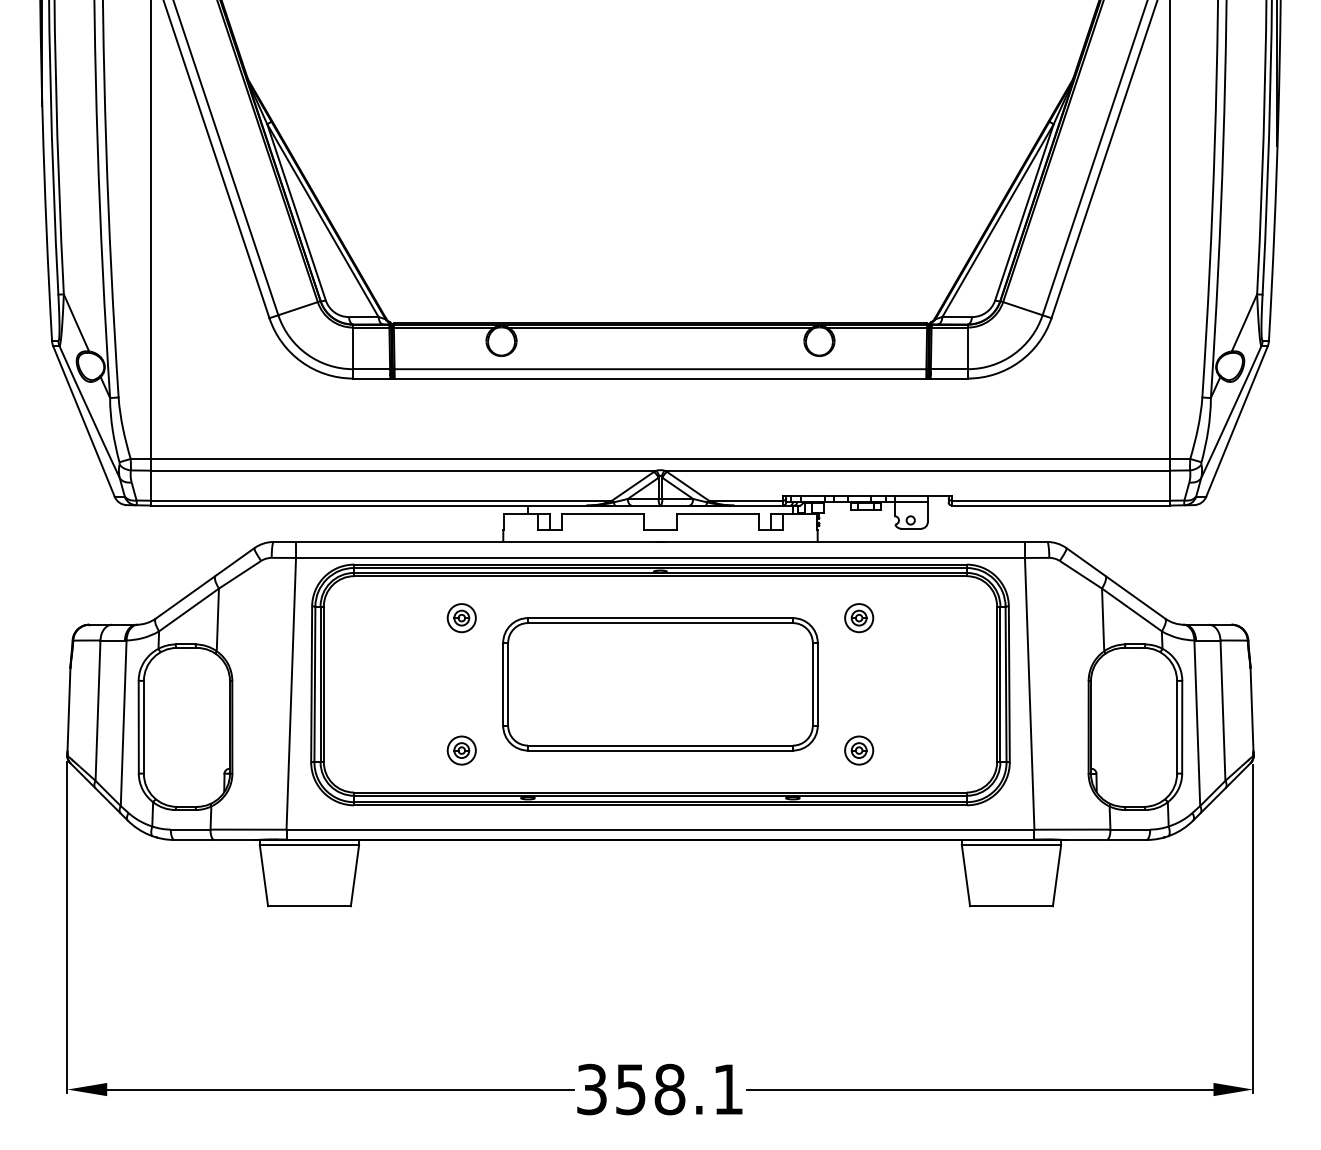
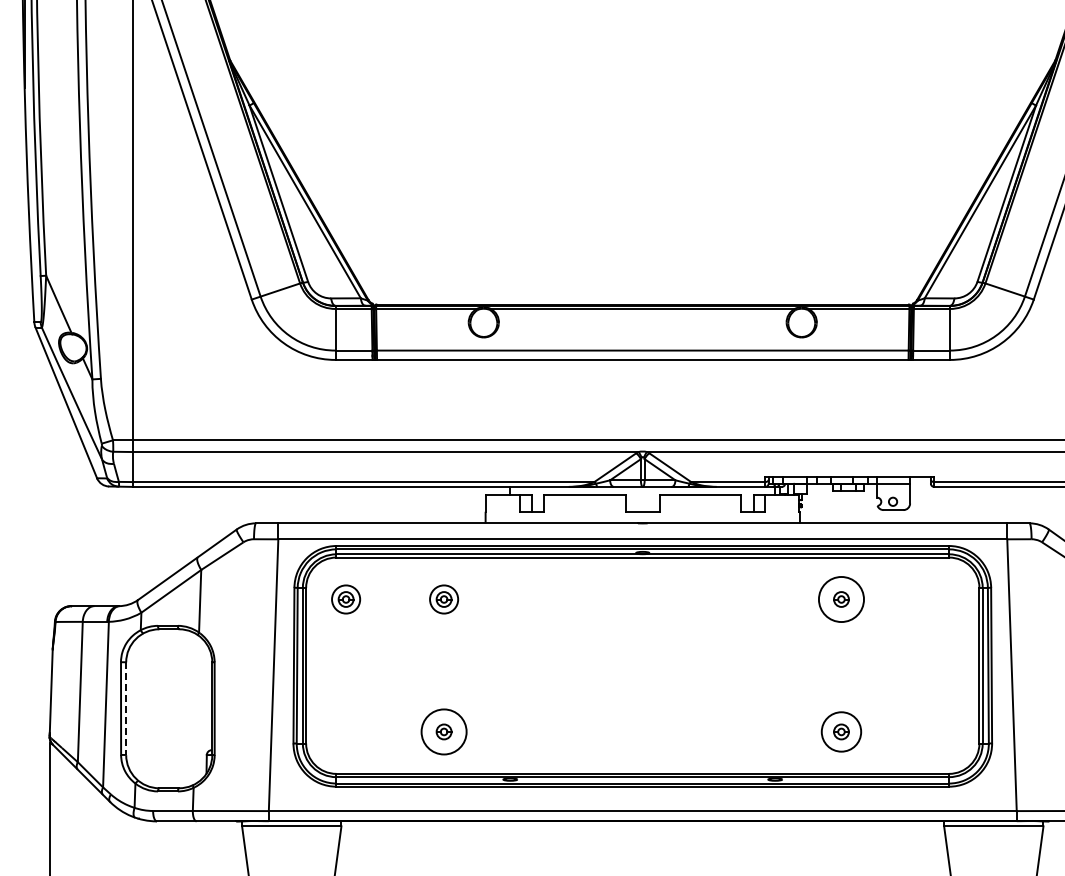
part: (363, 618) -> (345, 599), added
circle: (859, 618) -> (841, 599), size x1.6
part: (660, 684) -> (642, 665), removed
line: (143, 727) -> (125, 708), solid -> dashed
circle: (461, 750) -> (443, 731), size x1.6
circle: (859, 750) -> (841, 731), size x1.4

